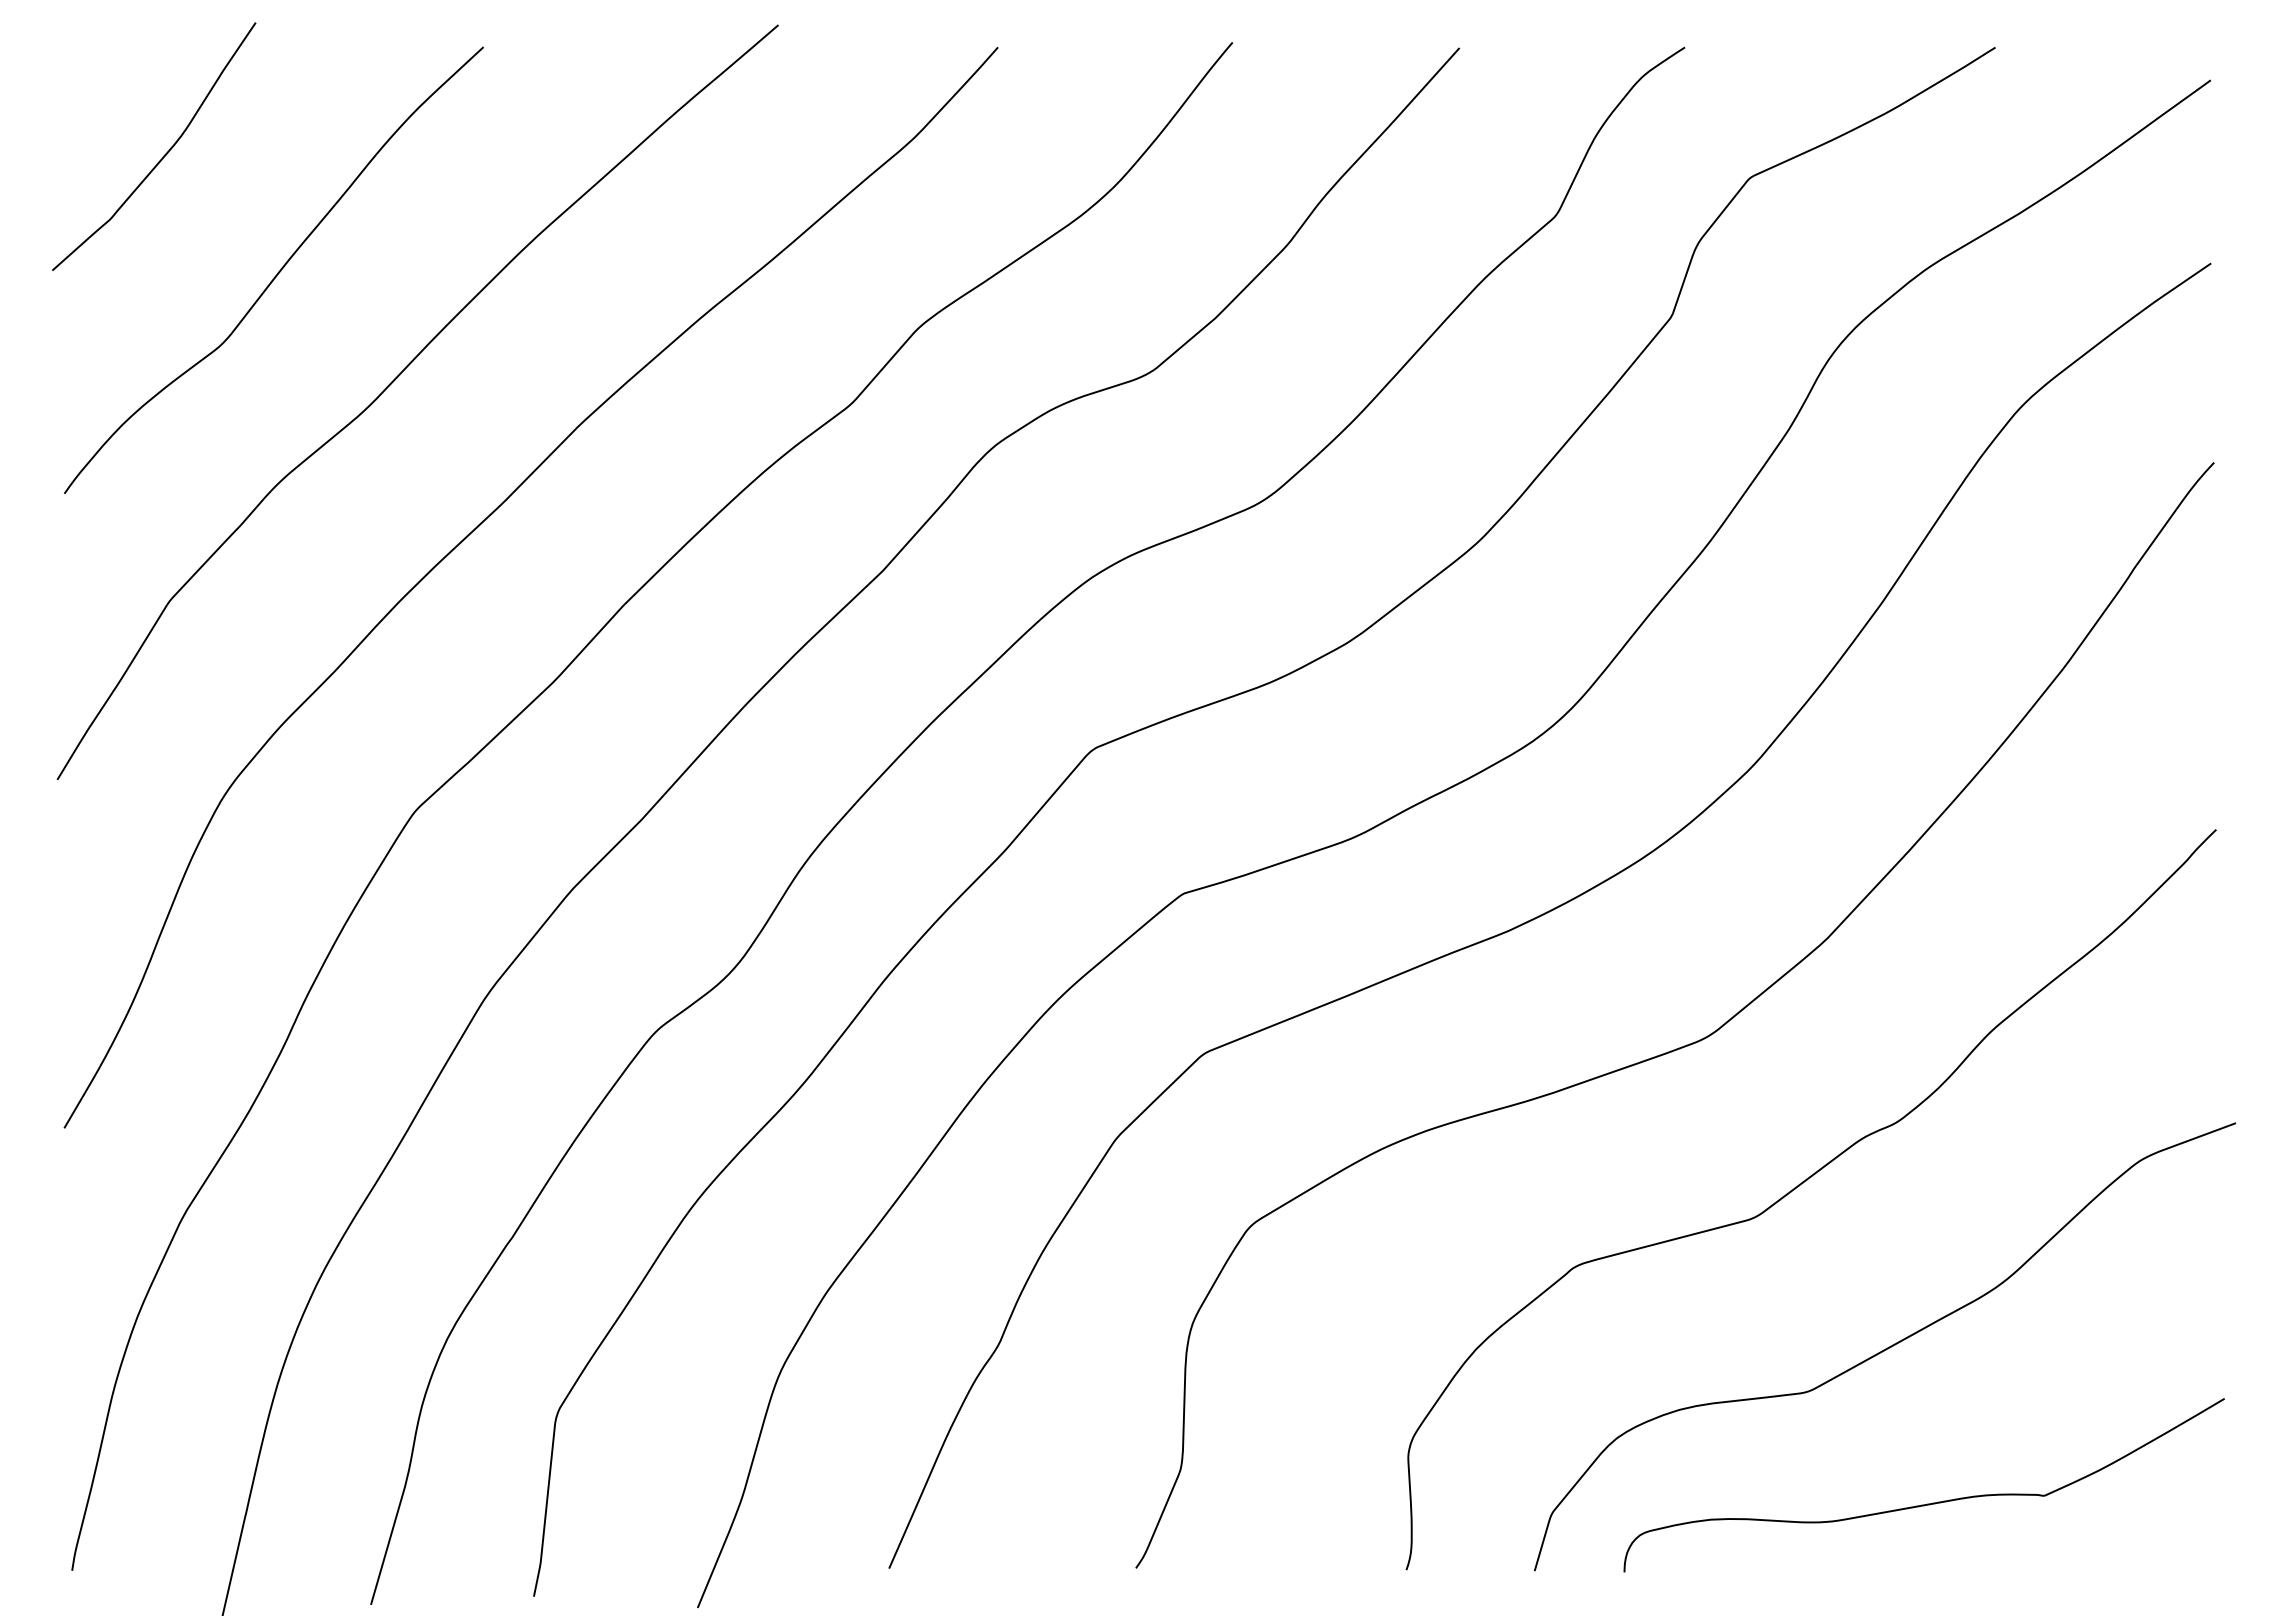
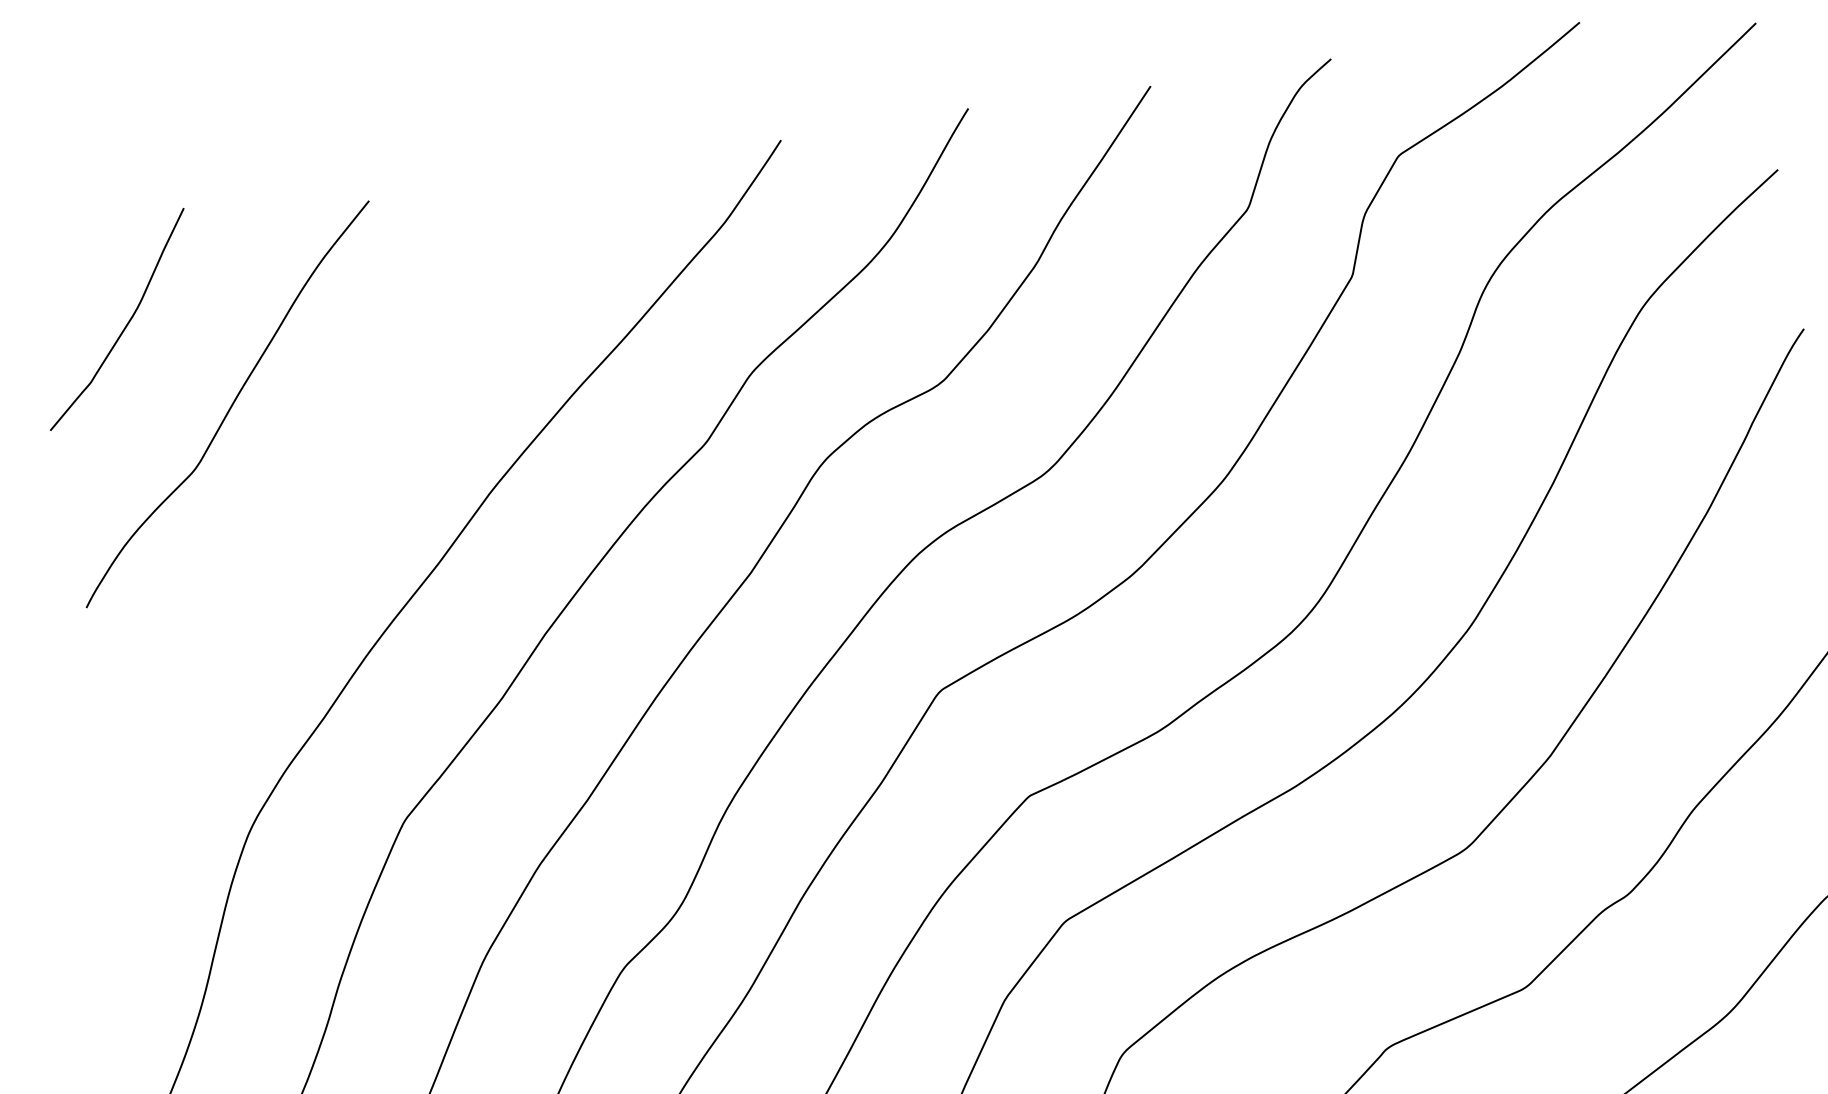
curve: (396, 379) -> (338, 477), removed

